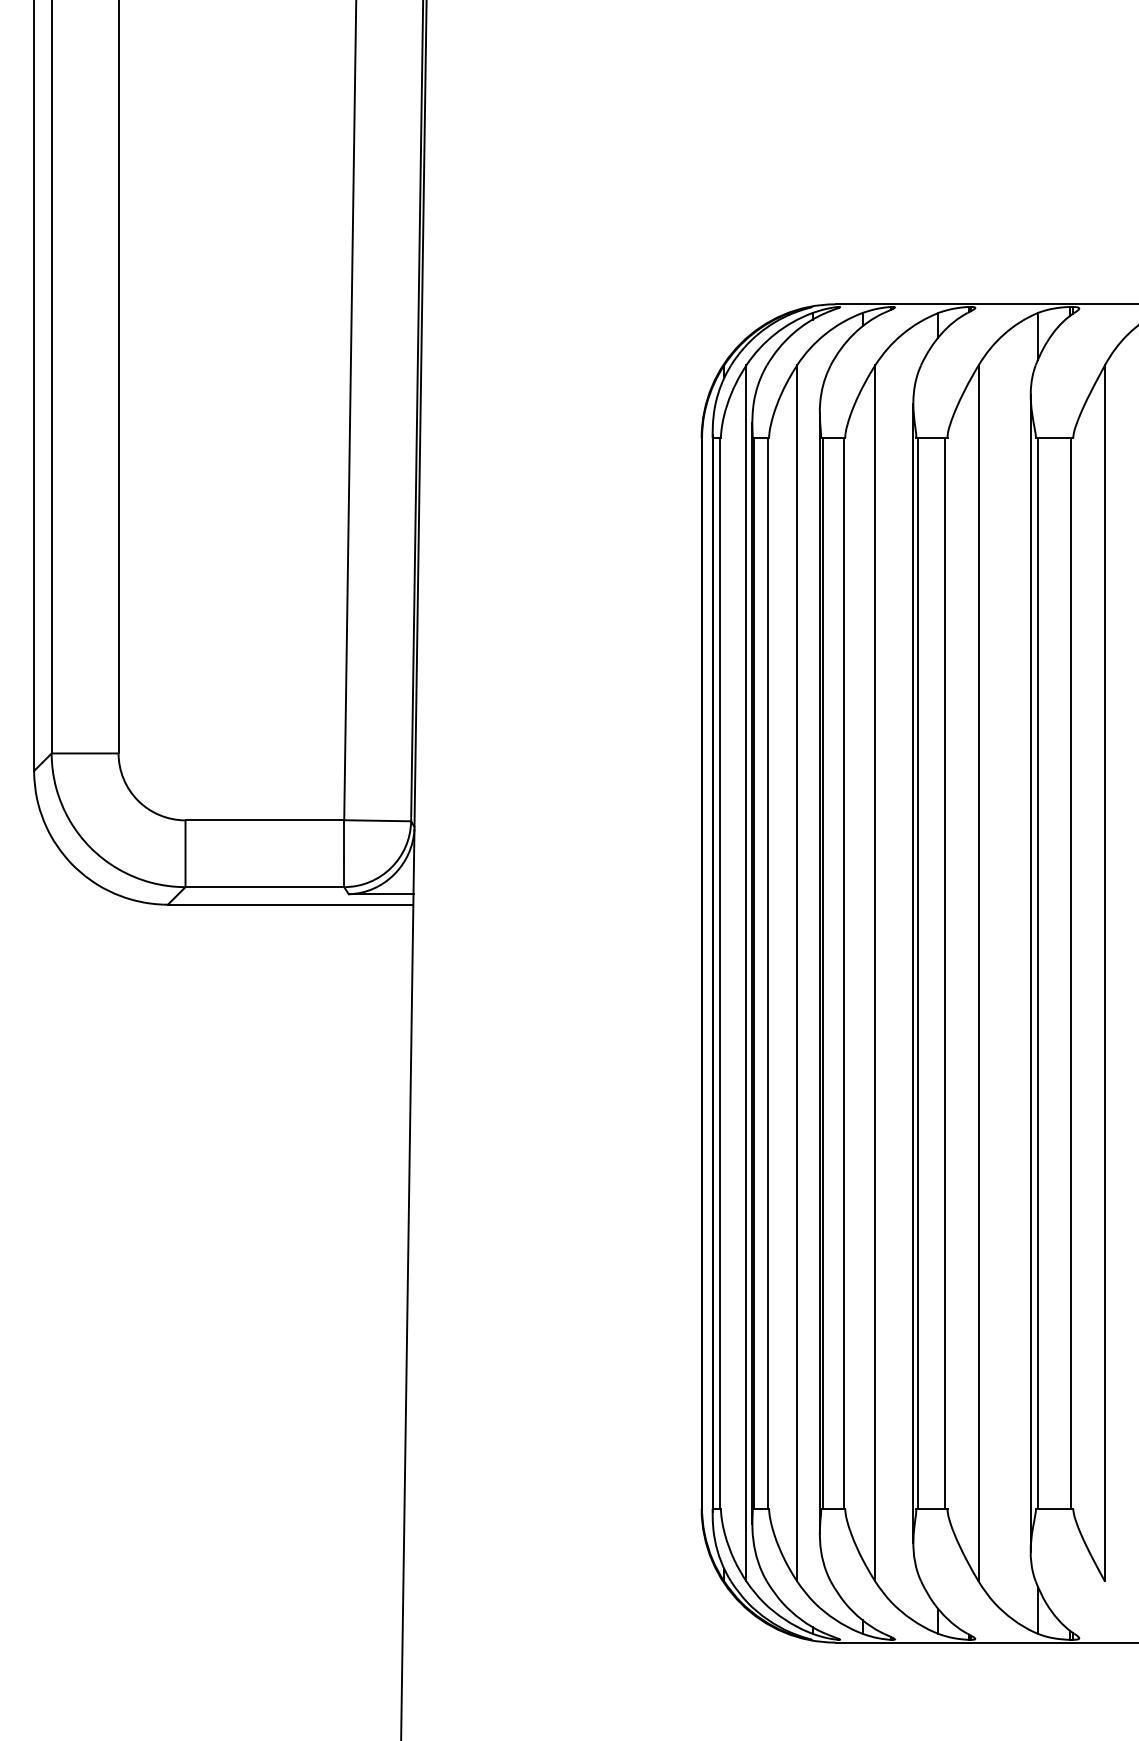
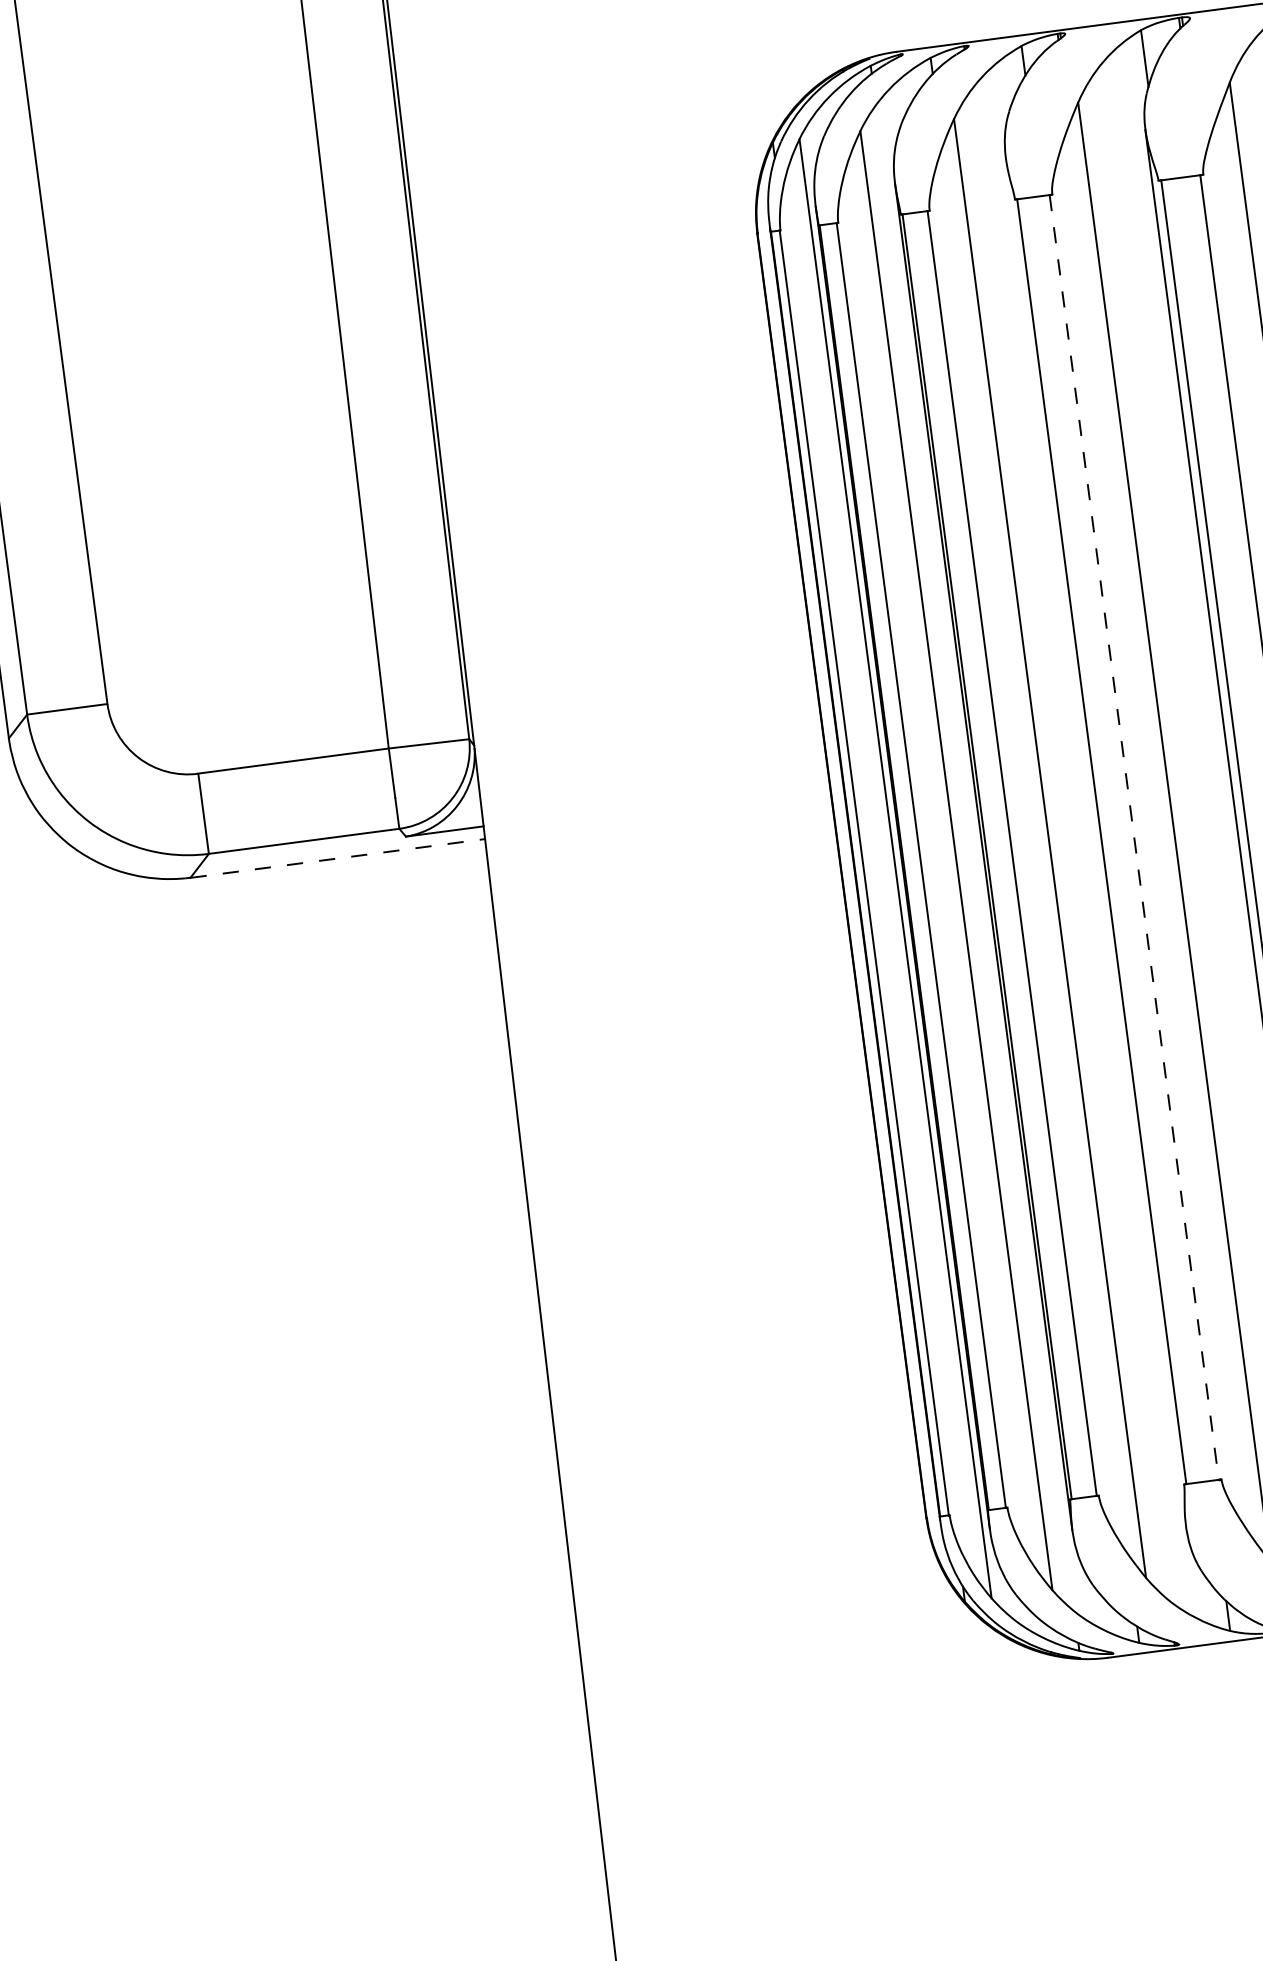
line: (290, 904) -> (337, 858), solid -> dashed
line: (913, 973) -> (1096, 842), removed
line: (945, 973) -> (1134, 837), solid -> dashed

